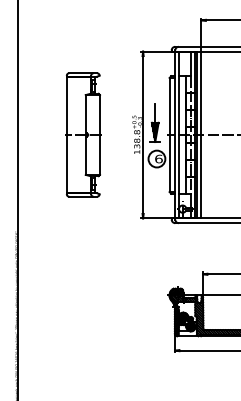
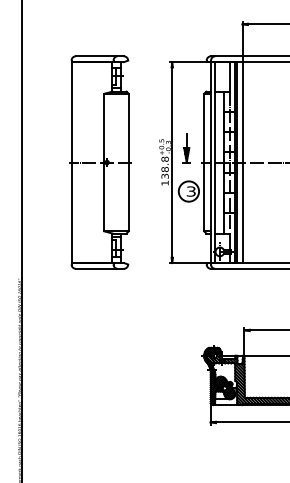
part: (154, 123) -> (186, 148), size x0.62
part: (83, 134) -> (100, 162), size x1.43
text: (159, 159) -> (191, 191), 6 -> 3

